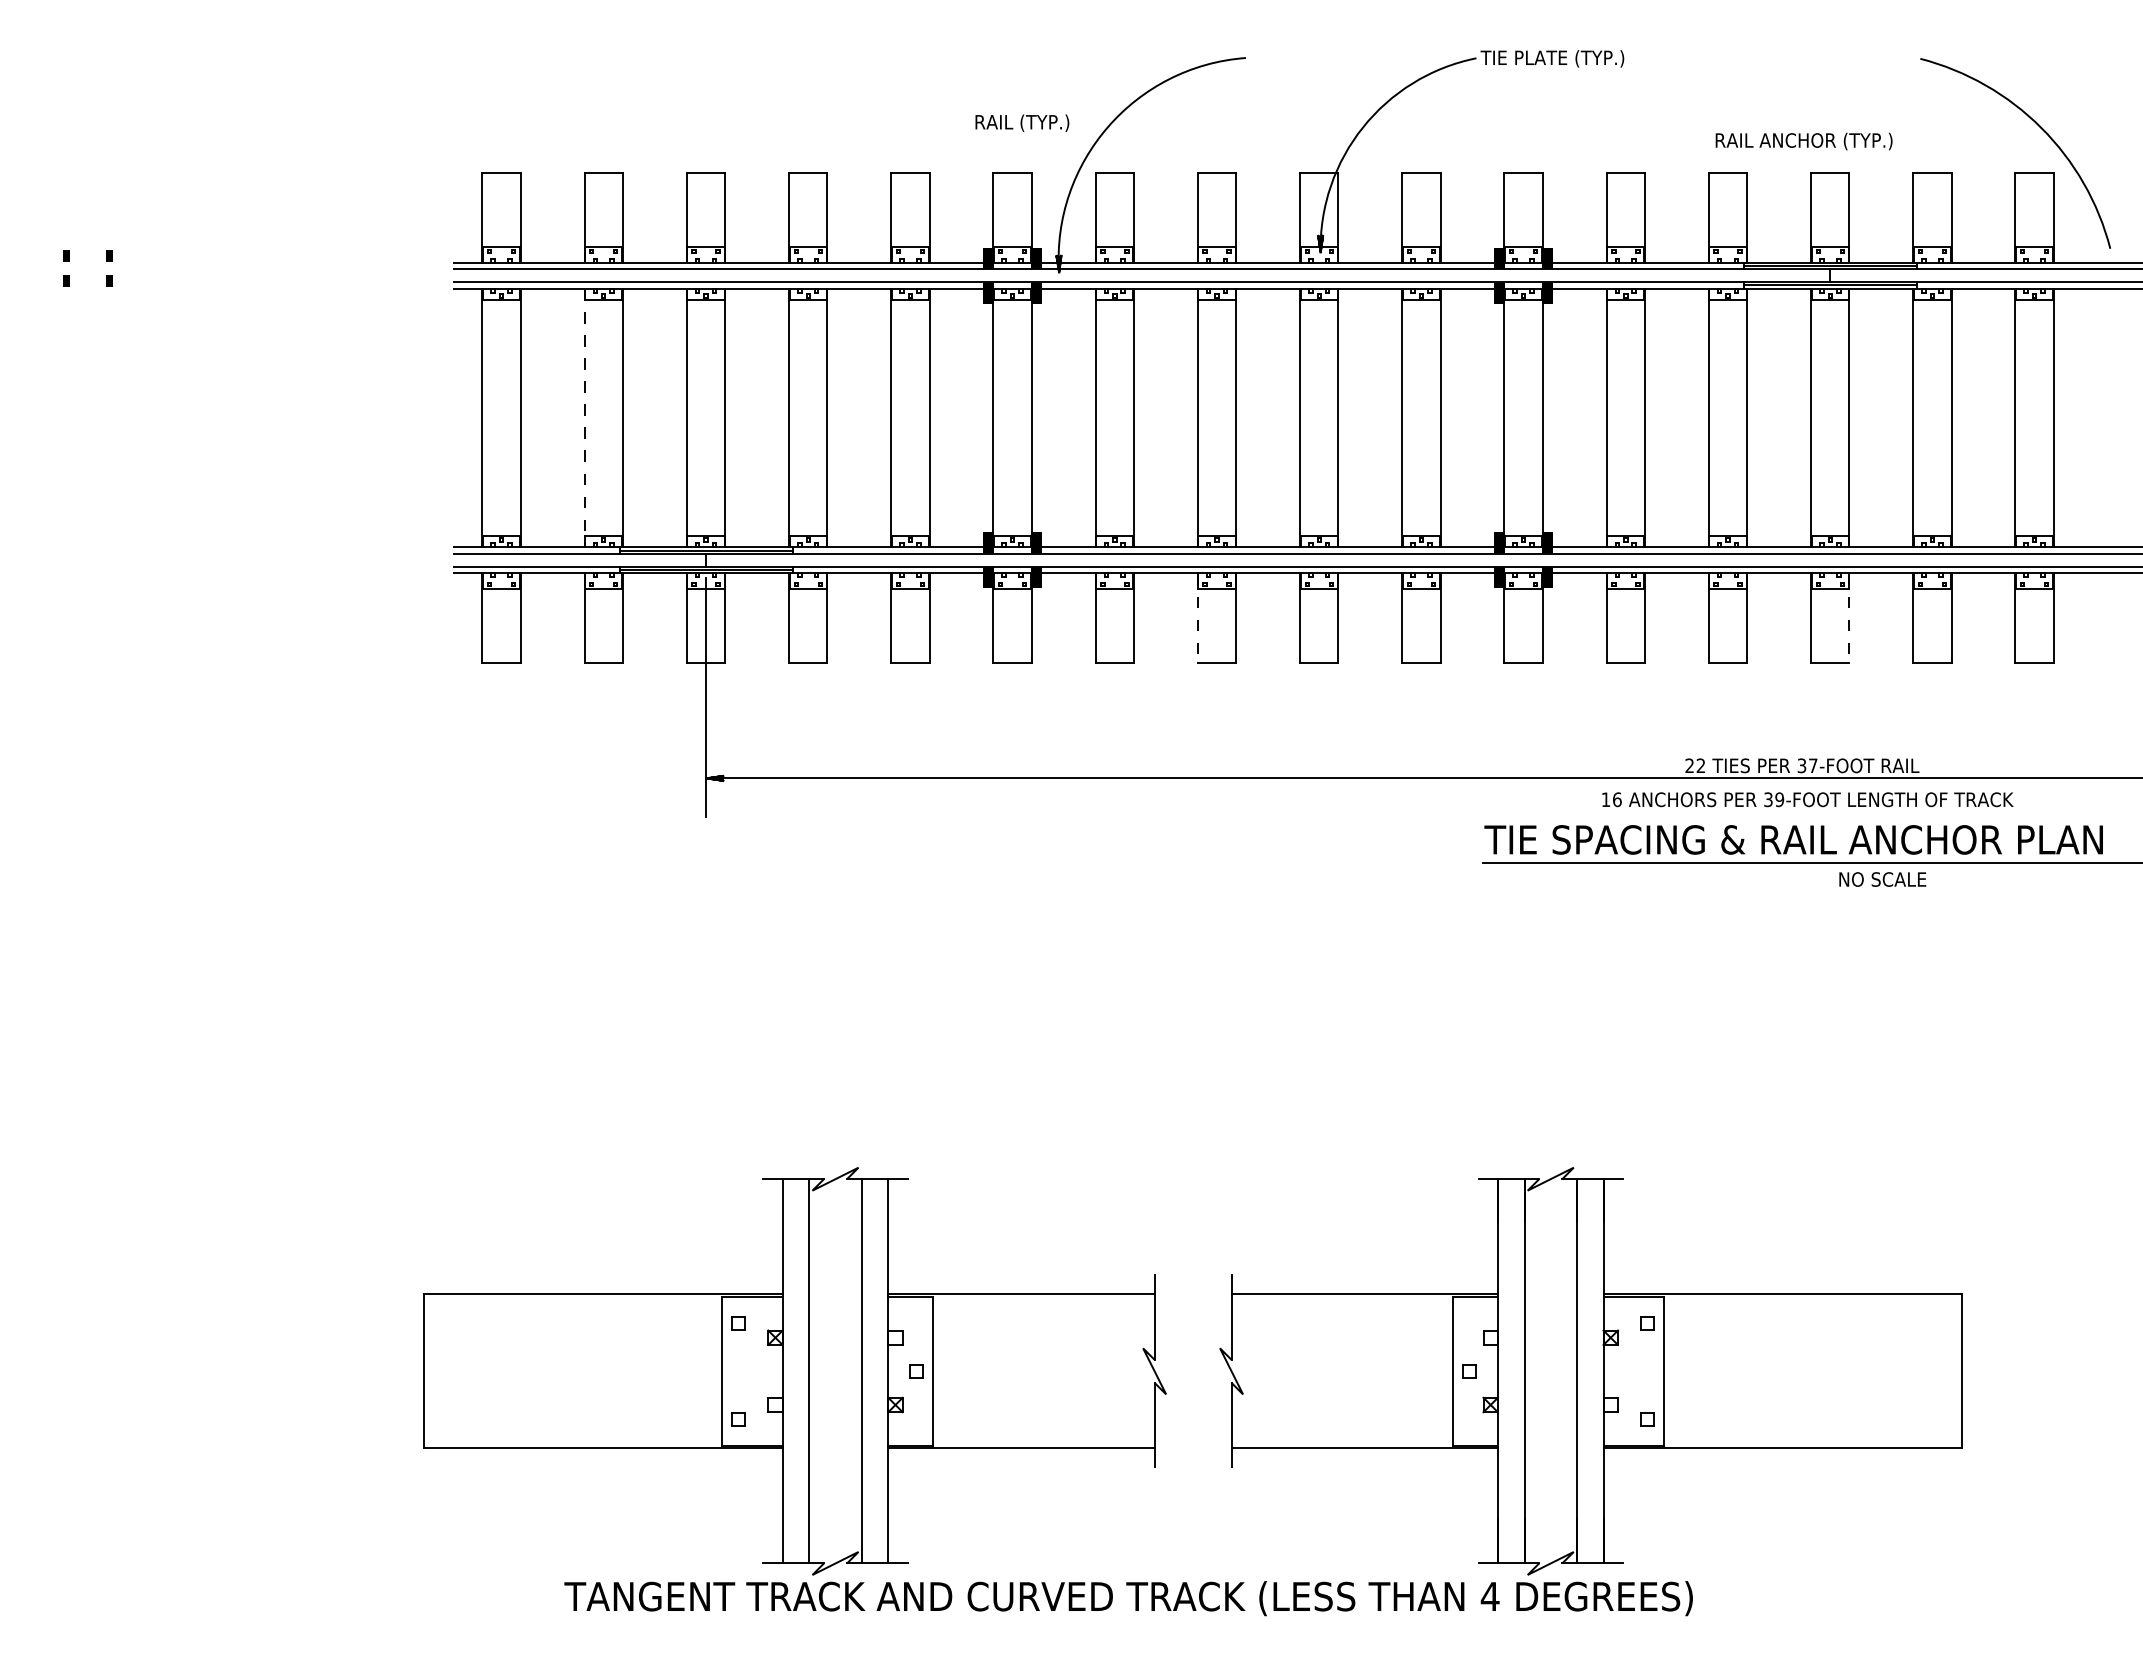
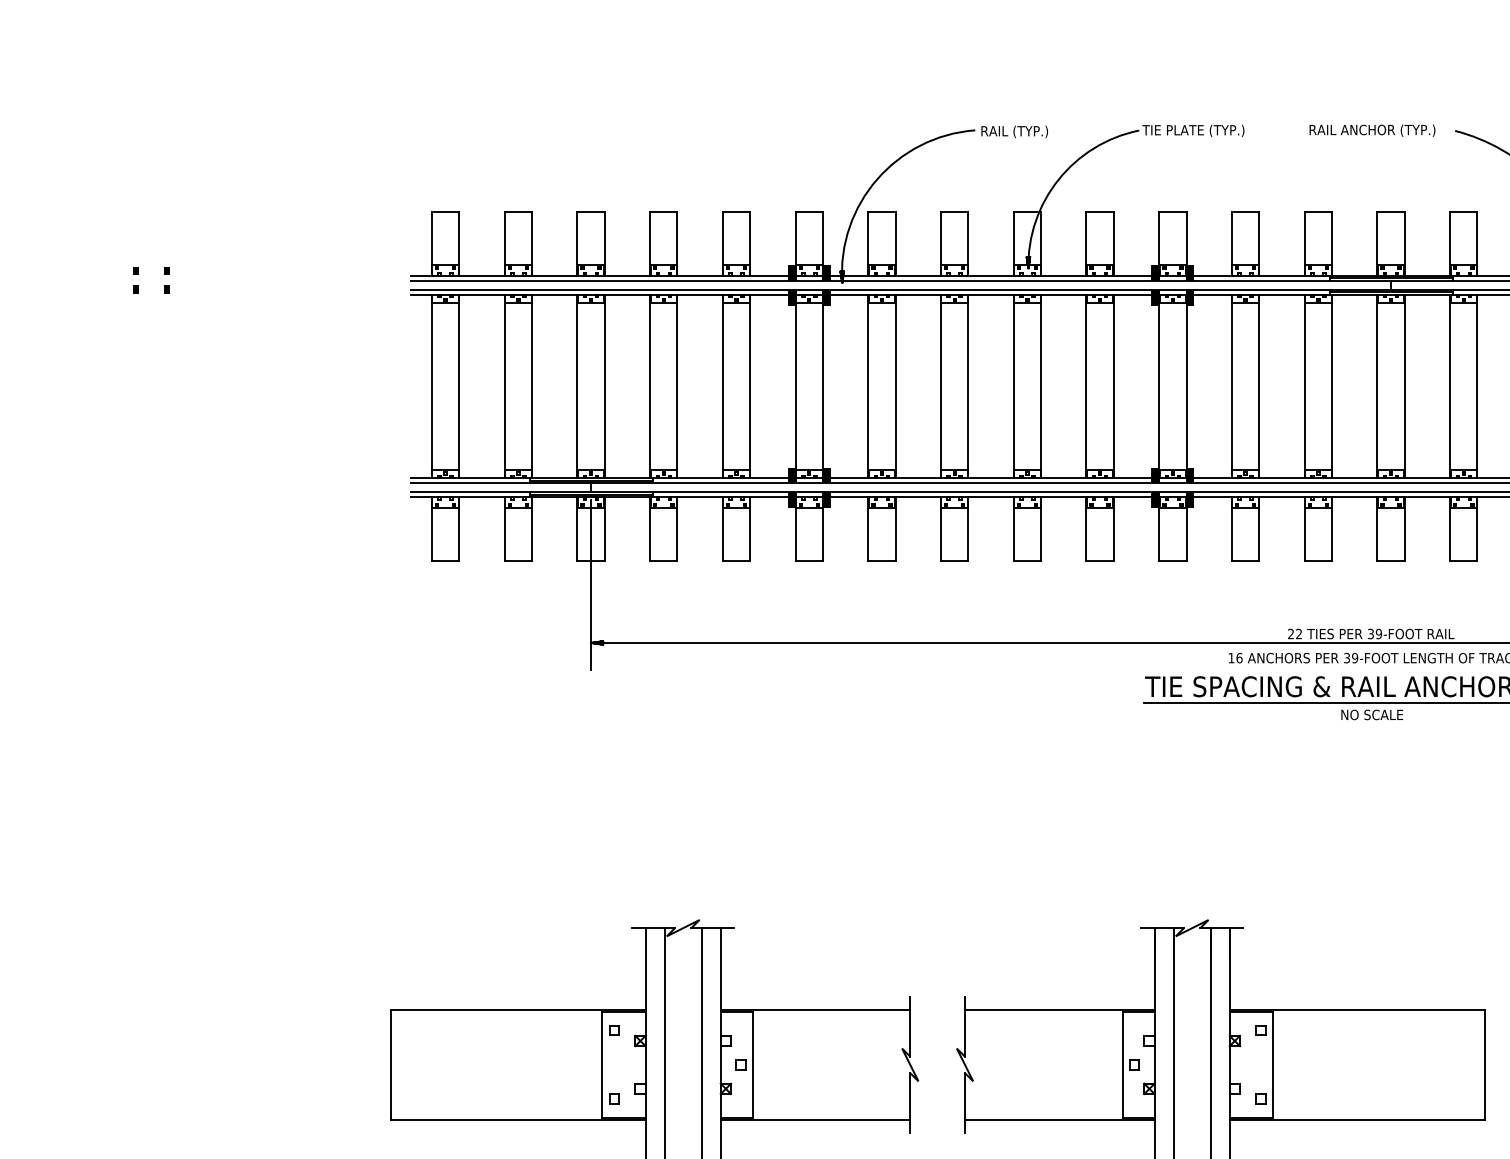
text: (1022, 122) -> (1014, 131), moved
text: (1803, 141) -> (1372, 130), moved
line: (584, 418) -> (504, 386), dashed -> solid
line: (1197, 618) -> (940, 529), dashed -> solid
line: (1849, 618) -> (1404, 529), dashed -> solid
text: (1812, 765) -> (1378, 633), 37-FOOT -> 39-FOOT
text: (1882, 879) -> (1372, 714), moved

